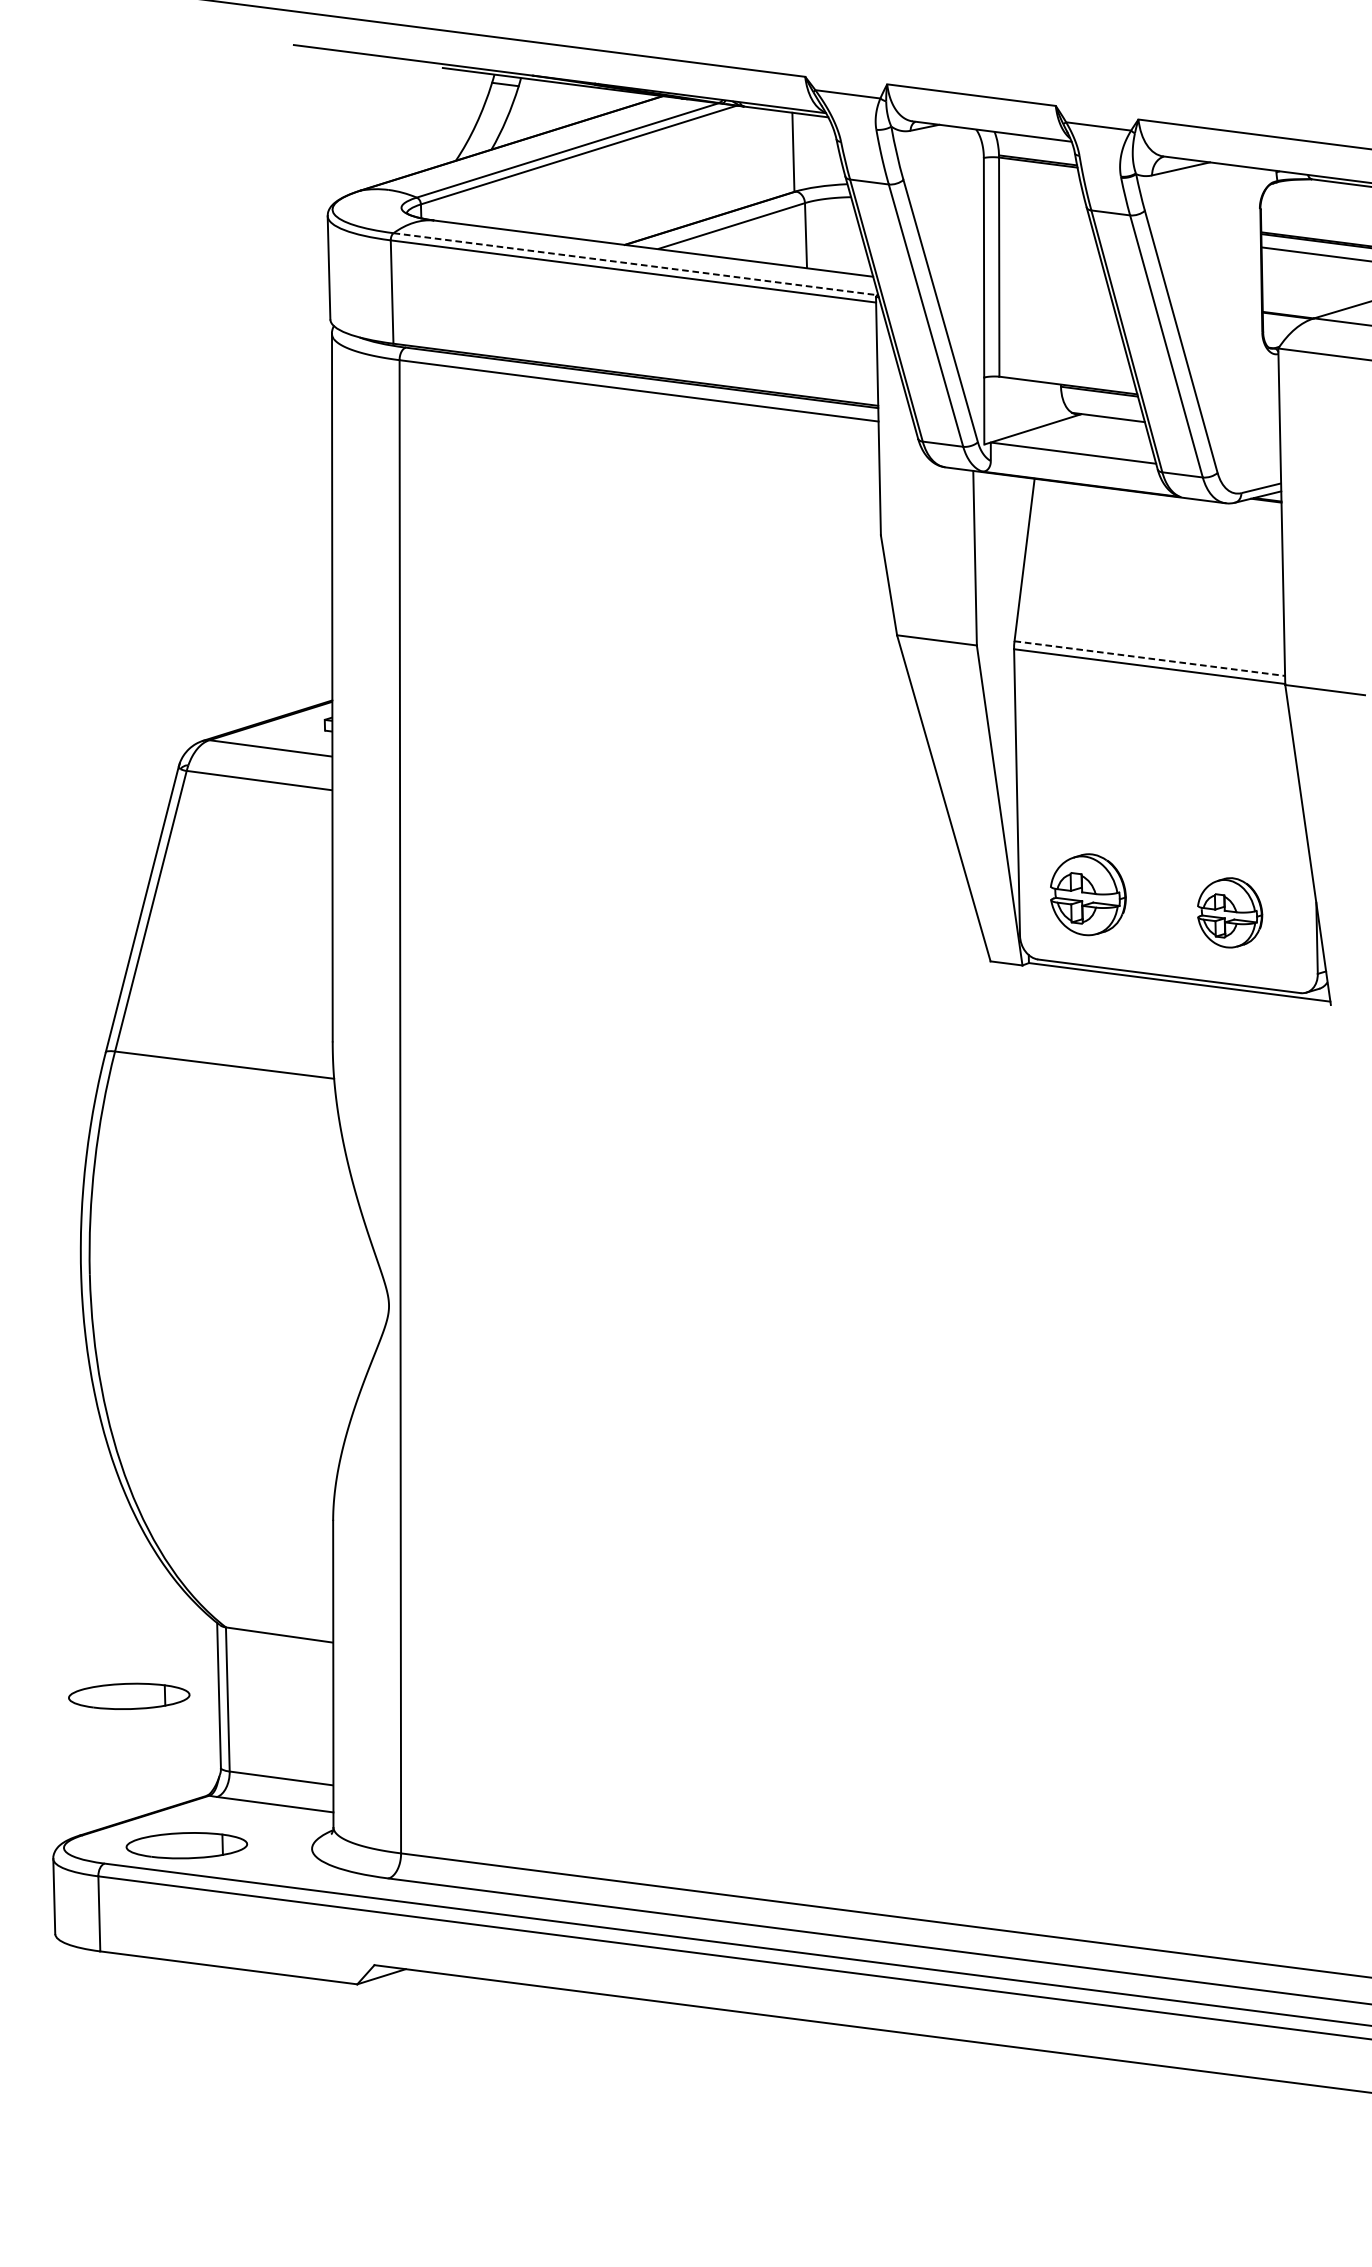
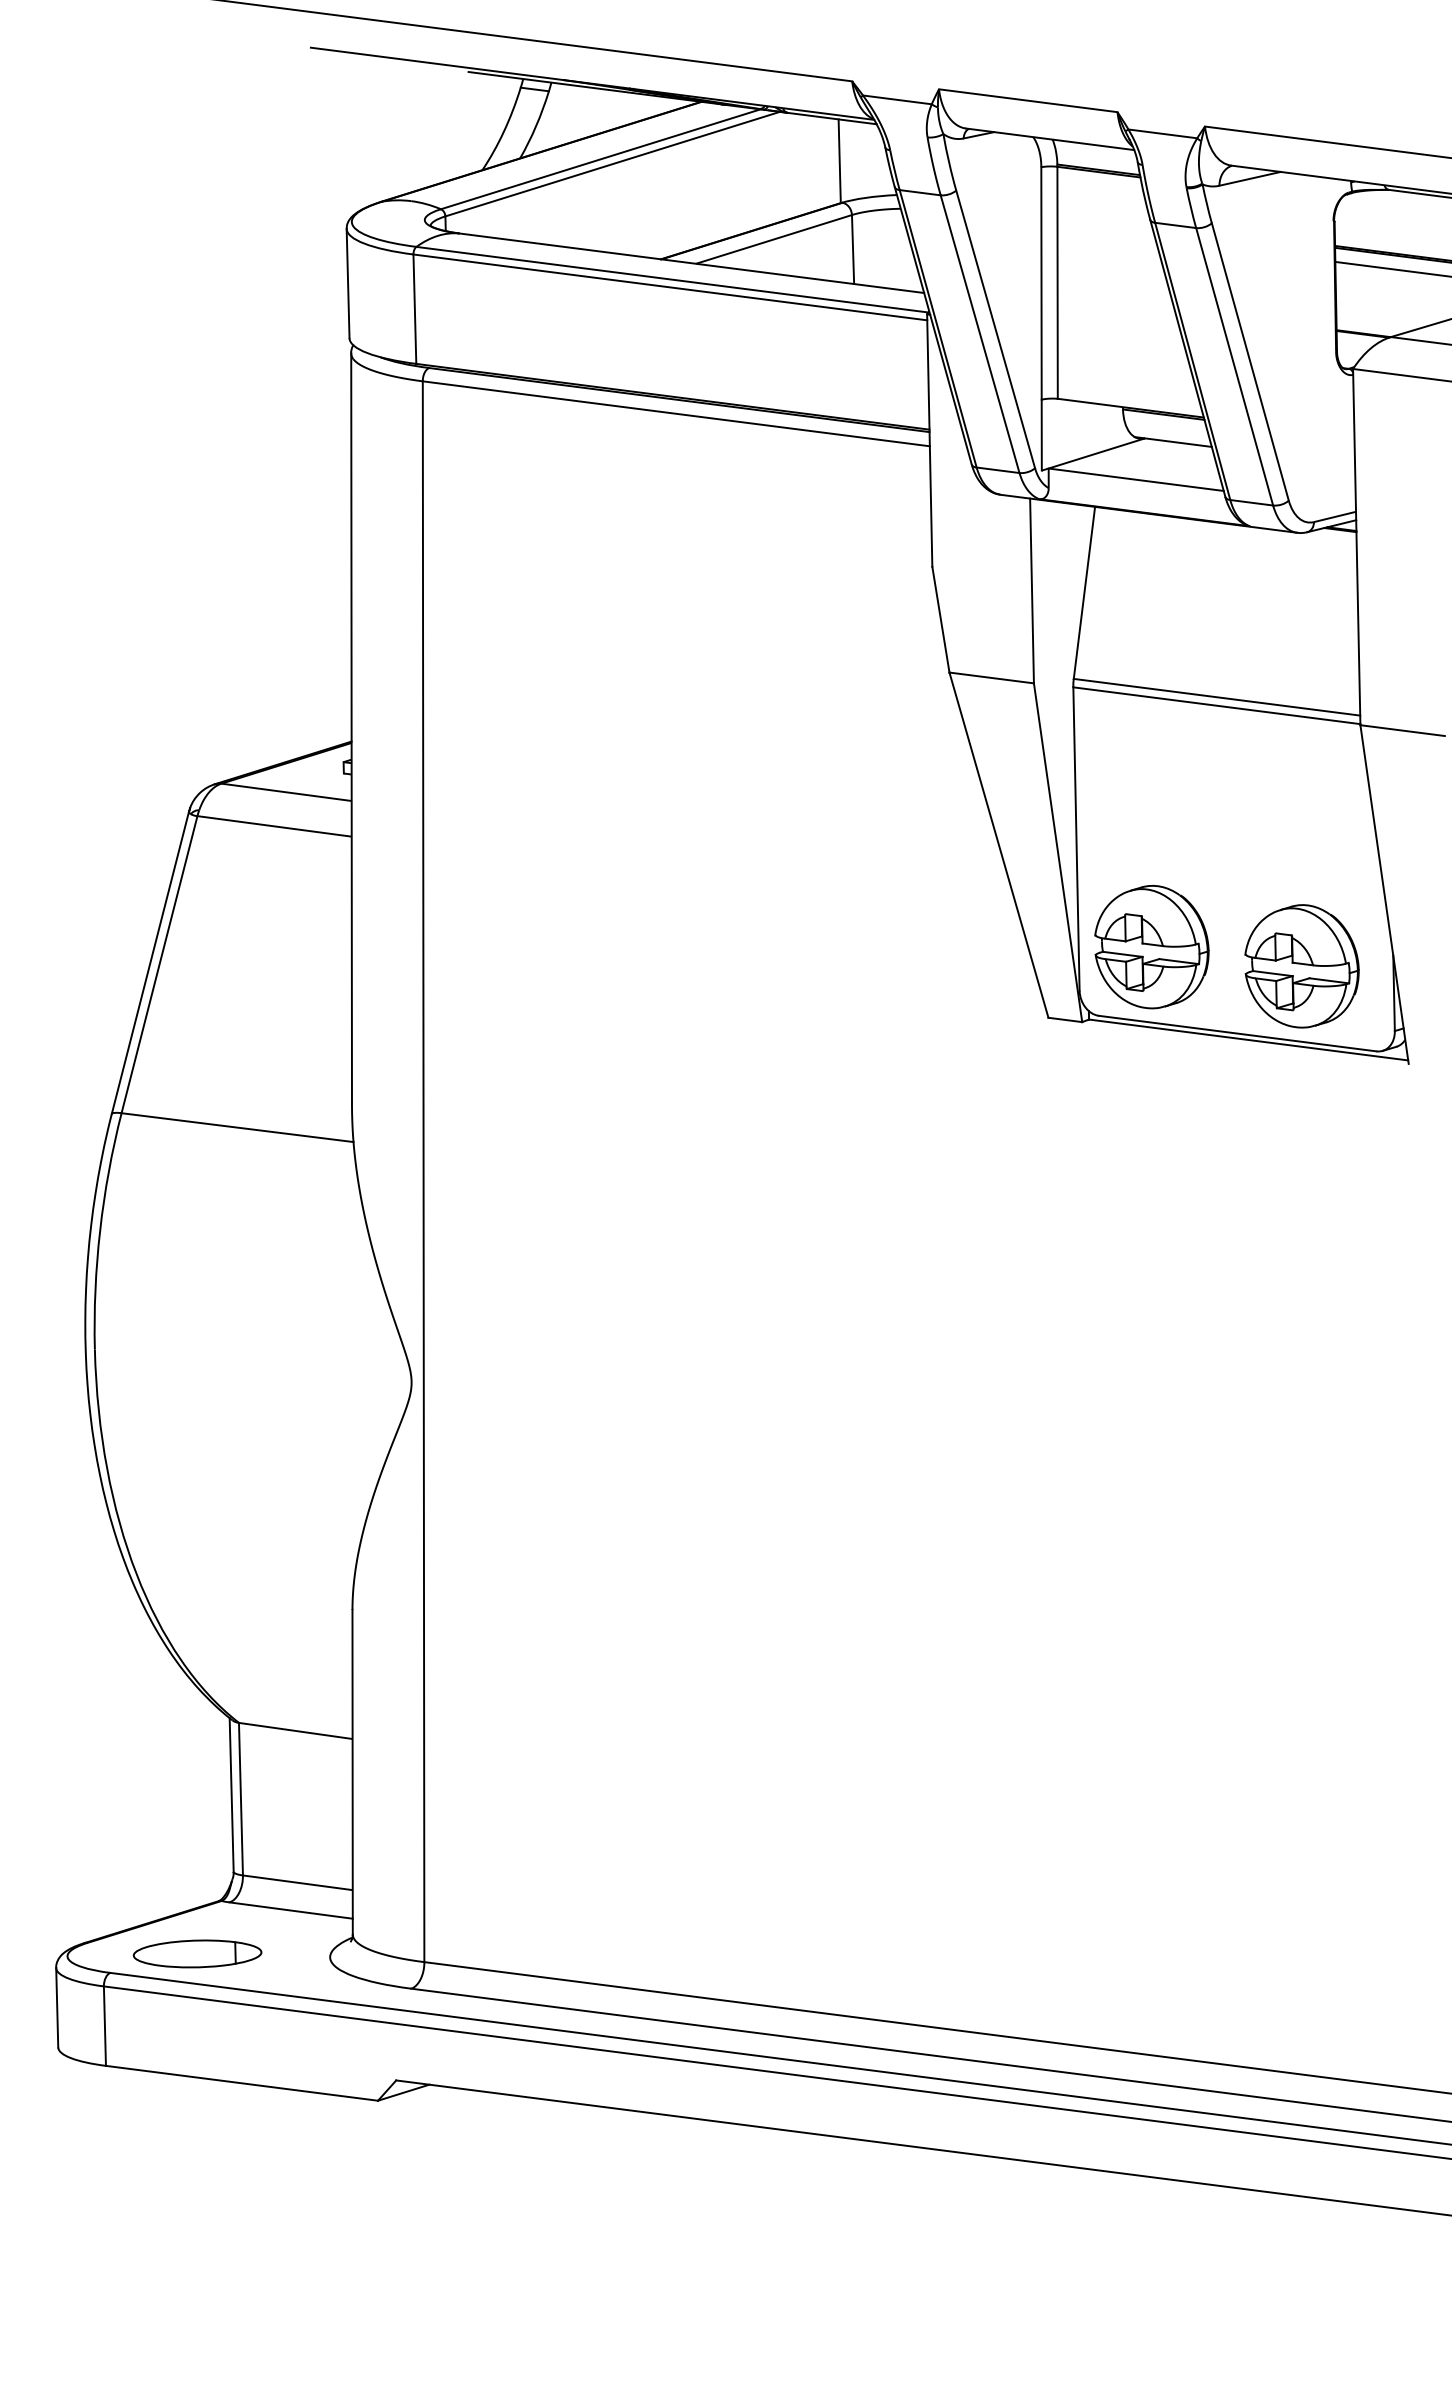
line: (635, 263) -> (672, 279), dashed -> solid
line: (1150, 658) -> (1217, 697), dashed -> solid
part: (1087, 894) -> (1151, 947), size x1.43
part: (1229, 912) -> (1301, 966), size x1.67
part: (129, 1696) -> (136, 1795), removed

